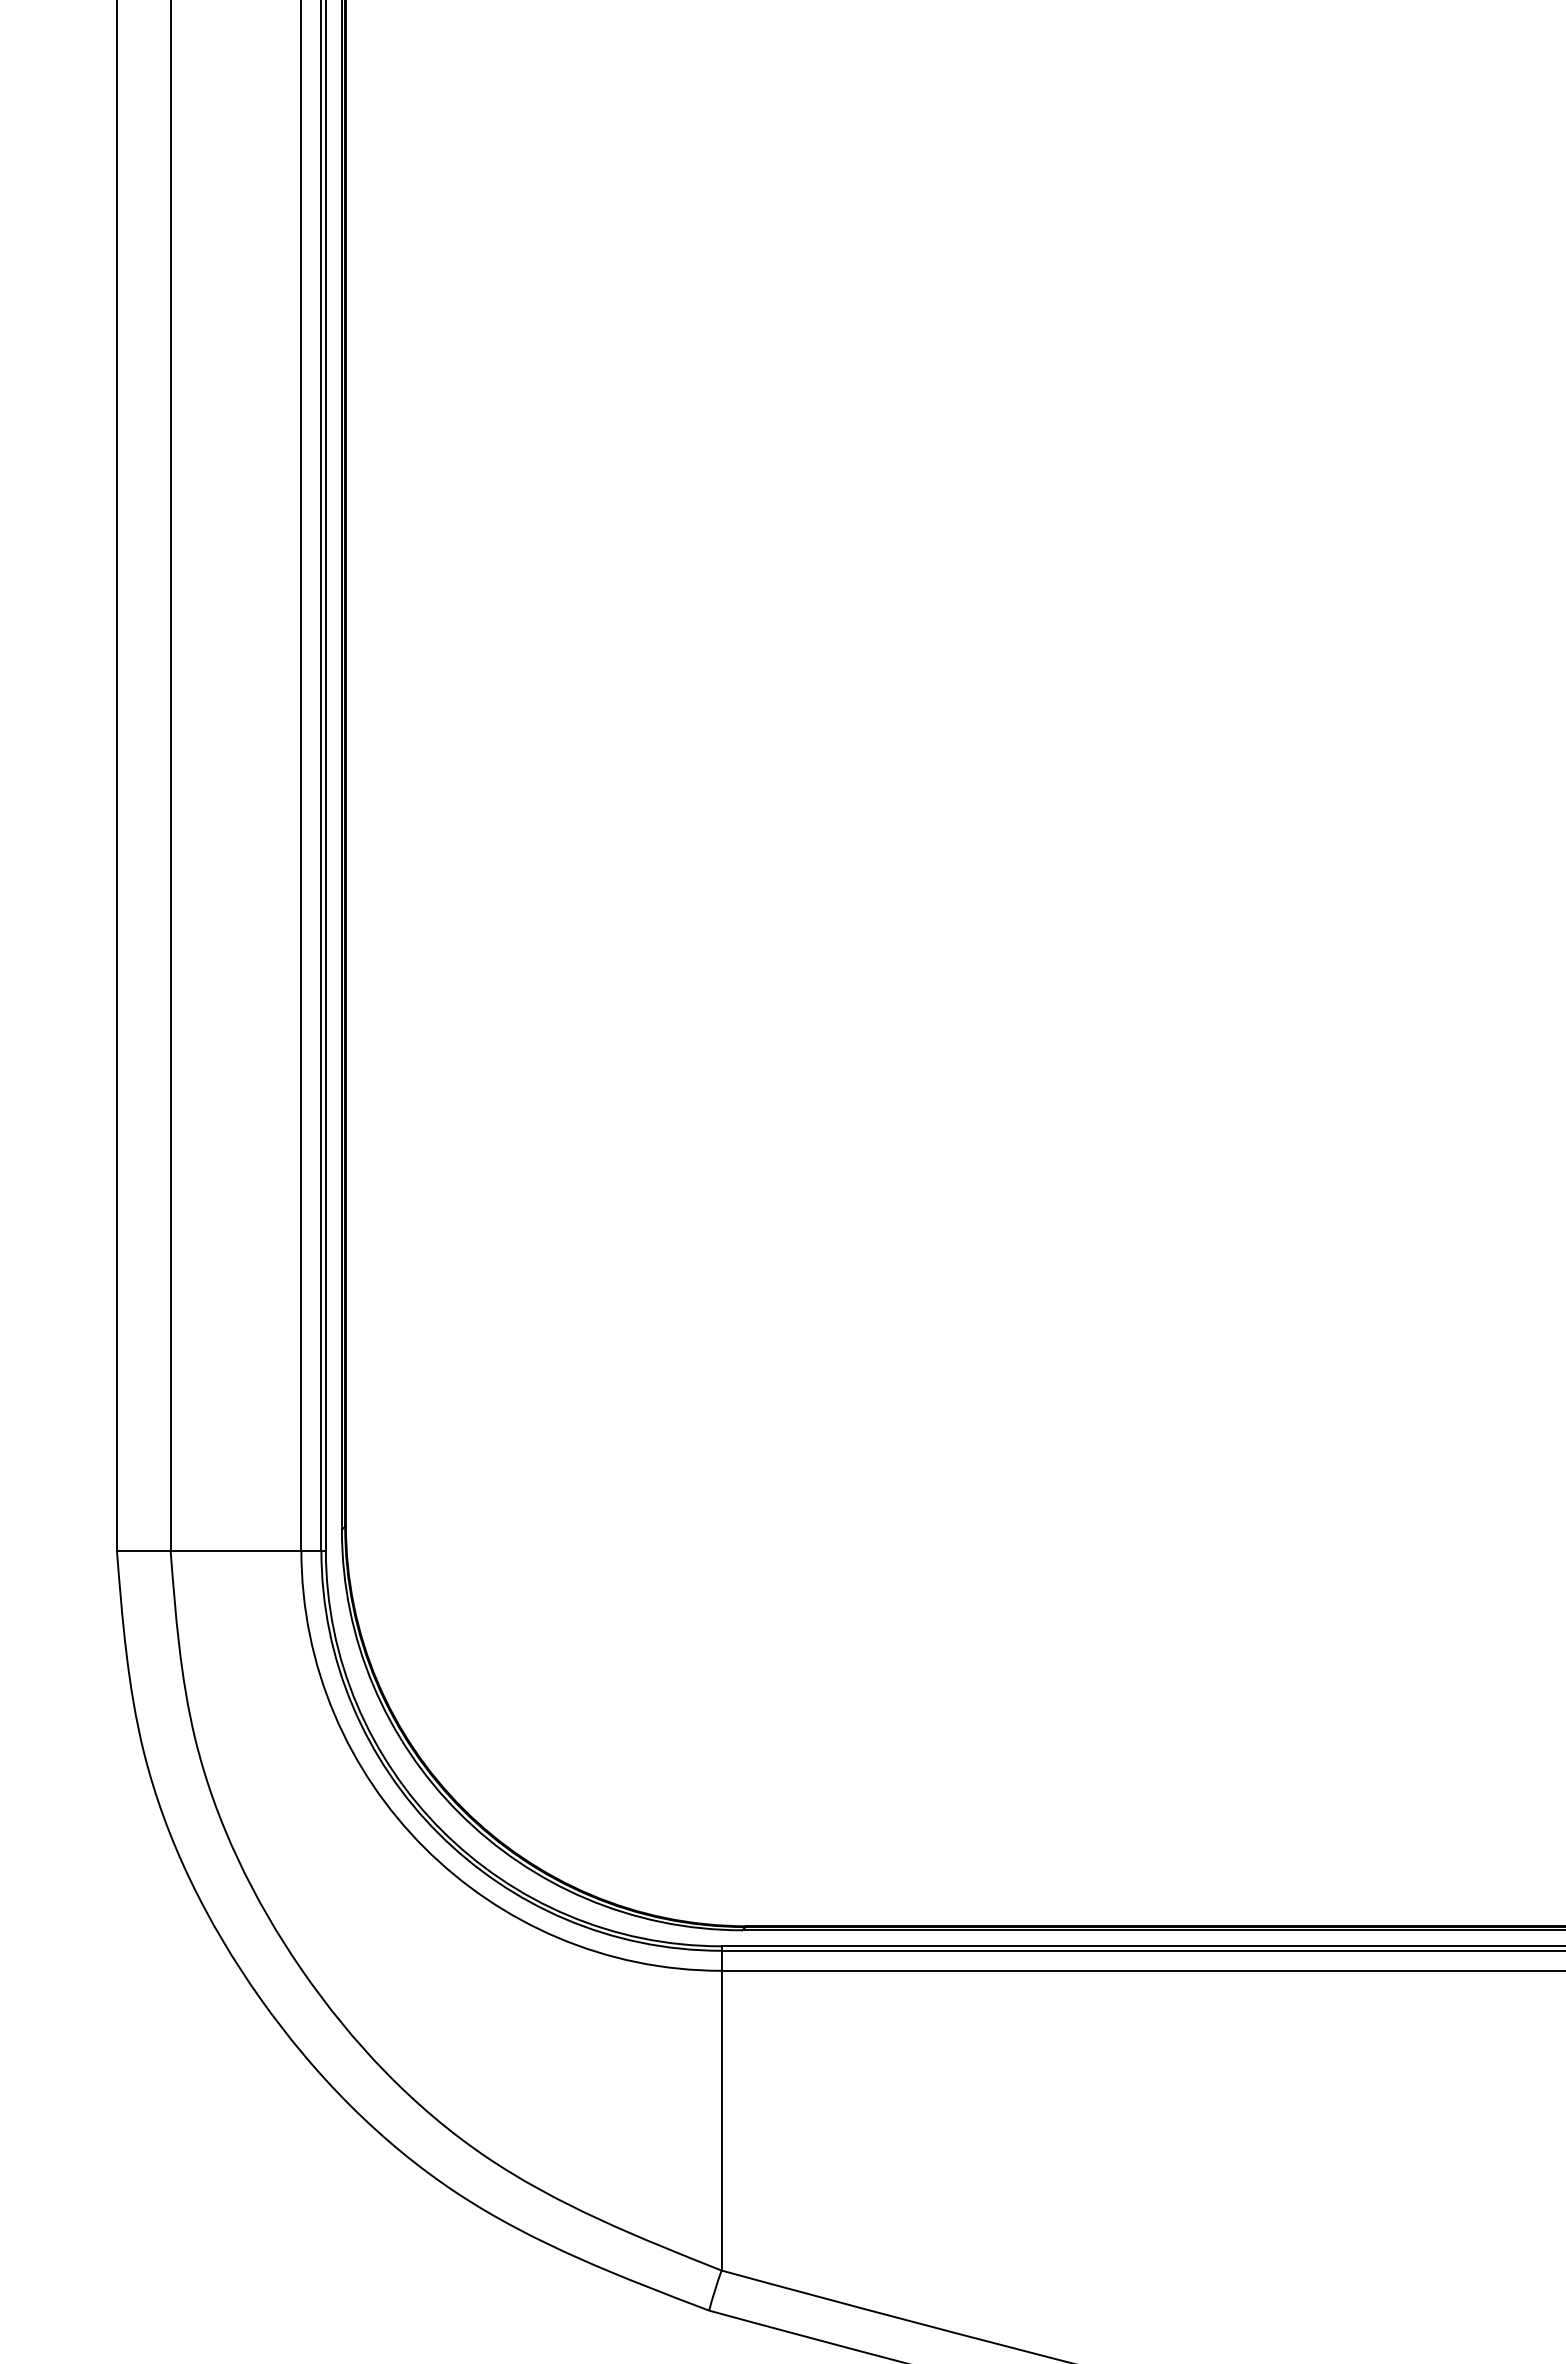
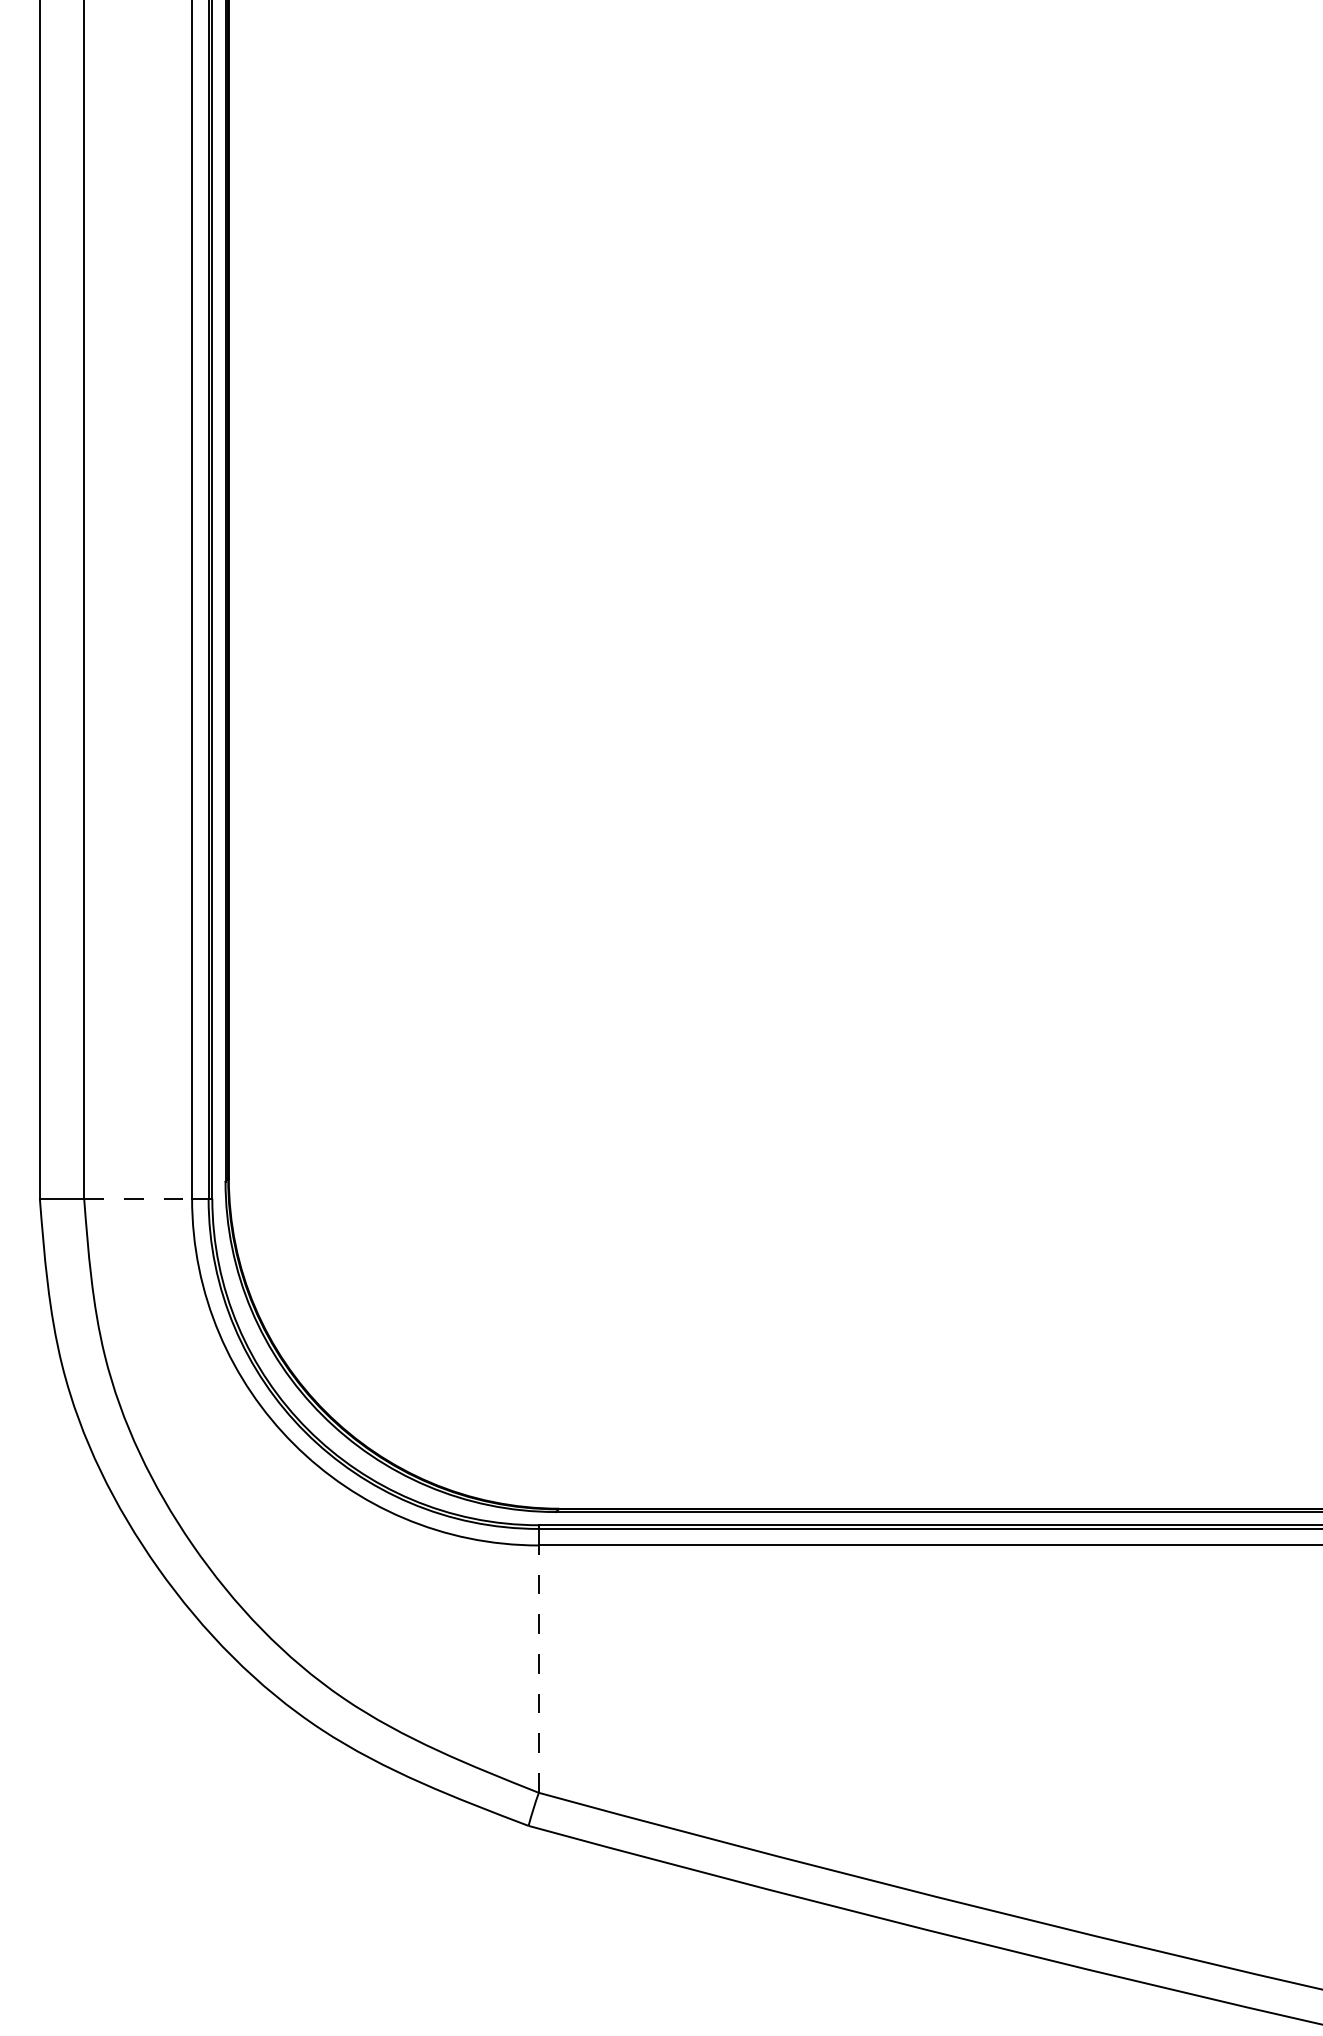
line: (236, 1550) -> (138, 1198), solid -> dashed
line: (721, 2121) -> (538, 1669), solid -> dashed

